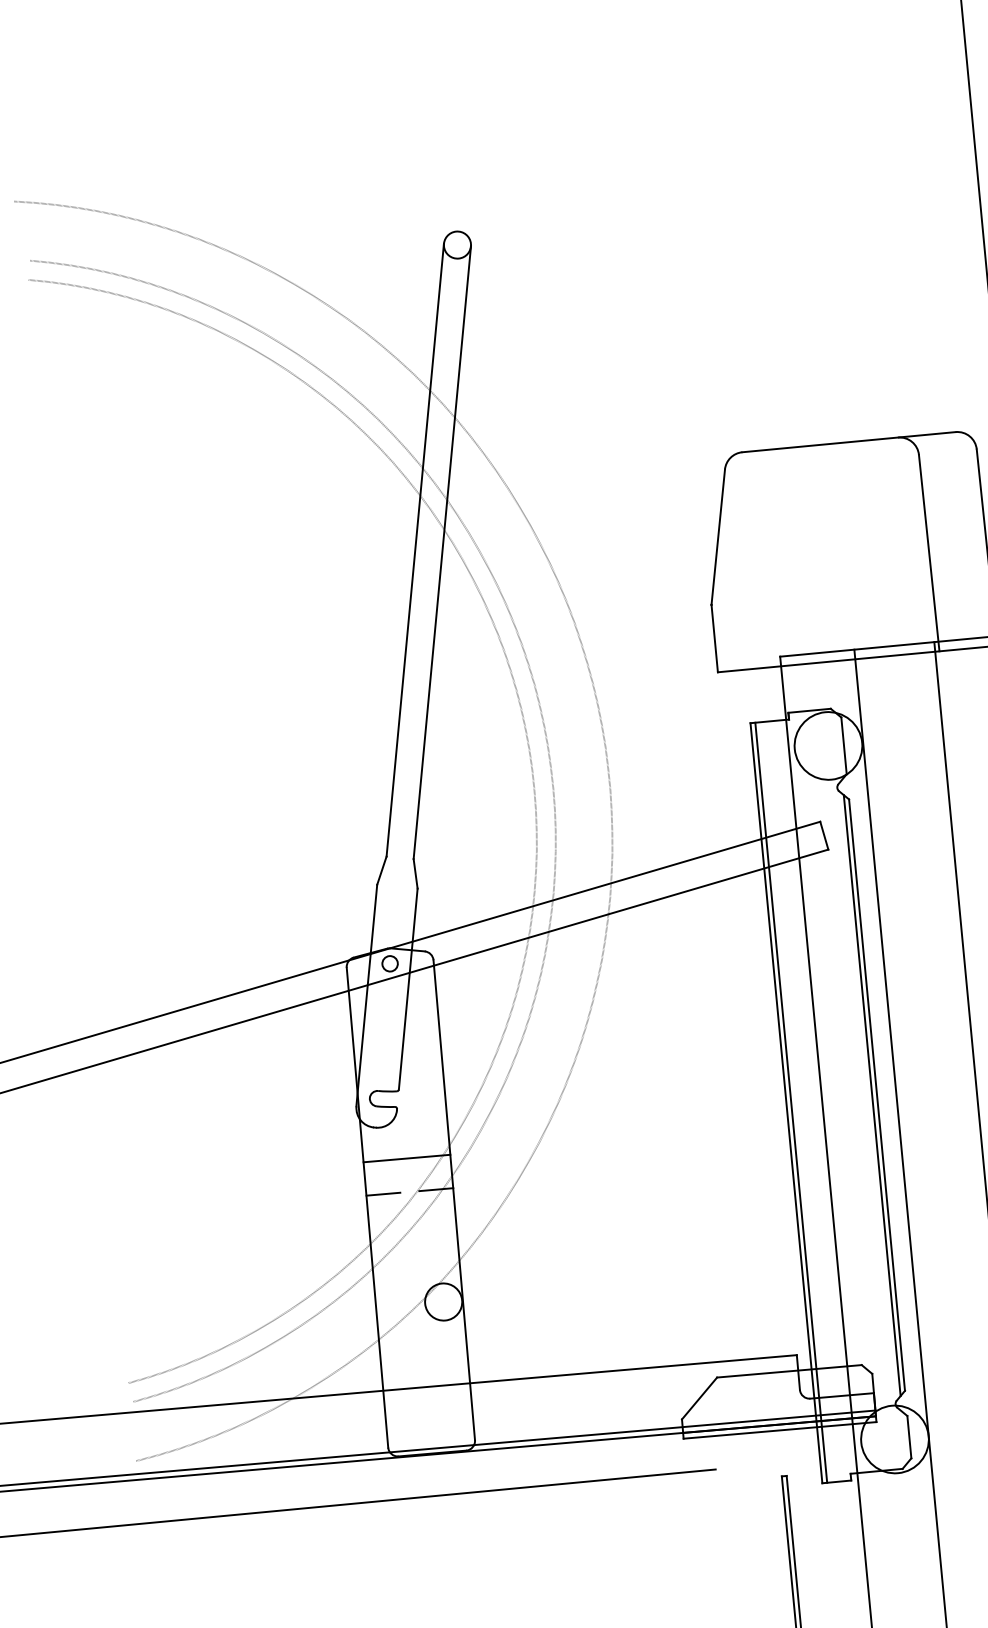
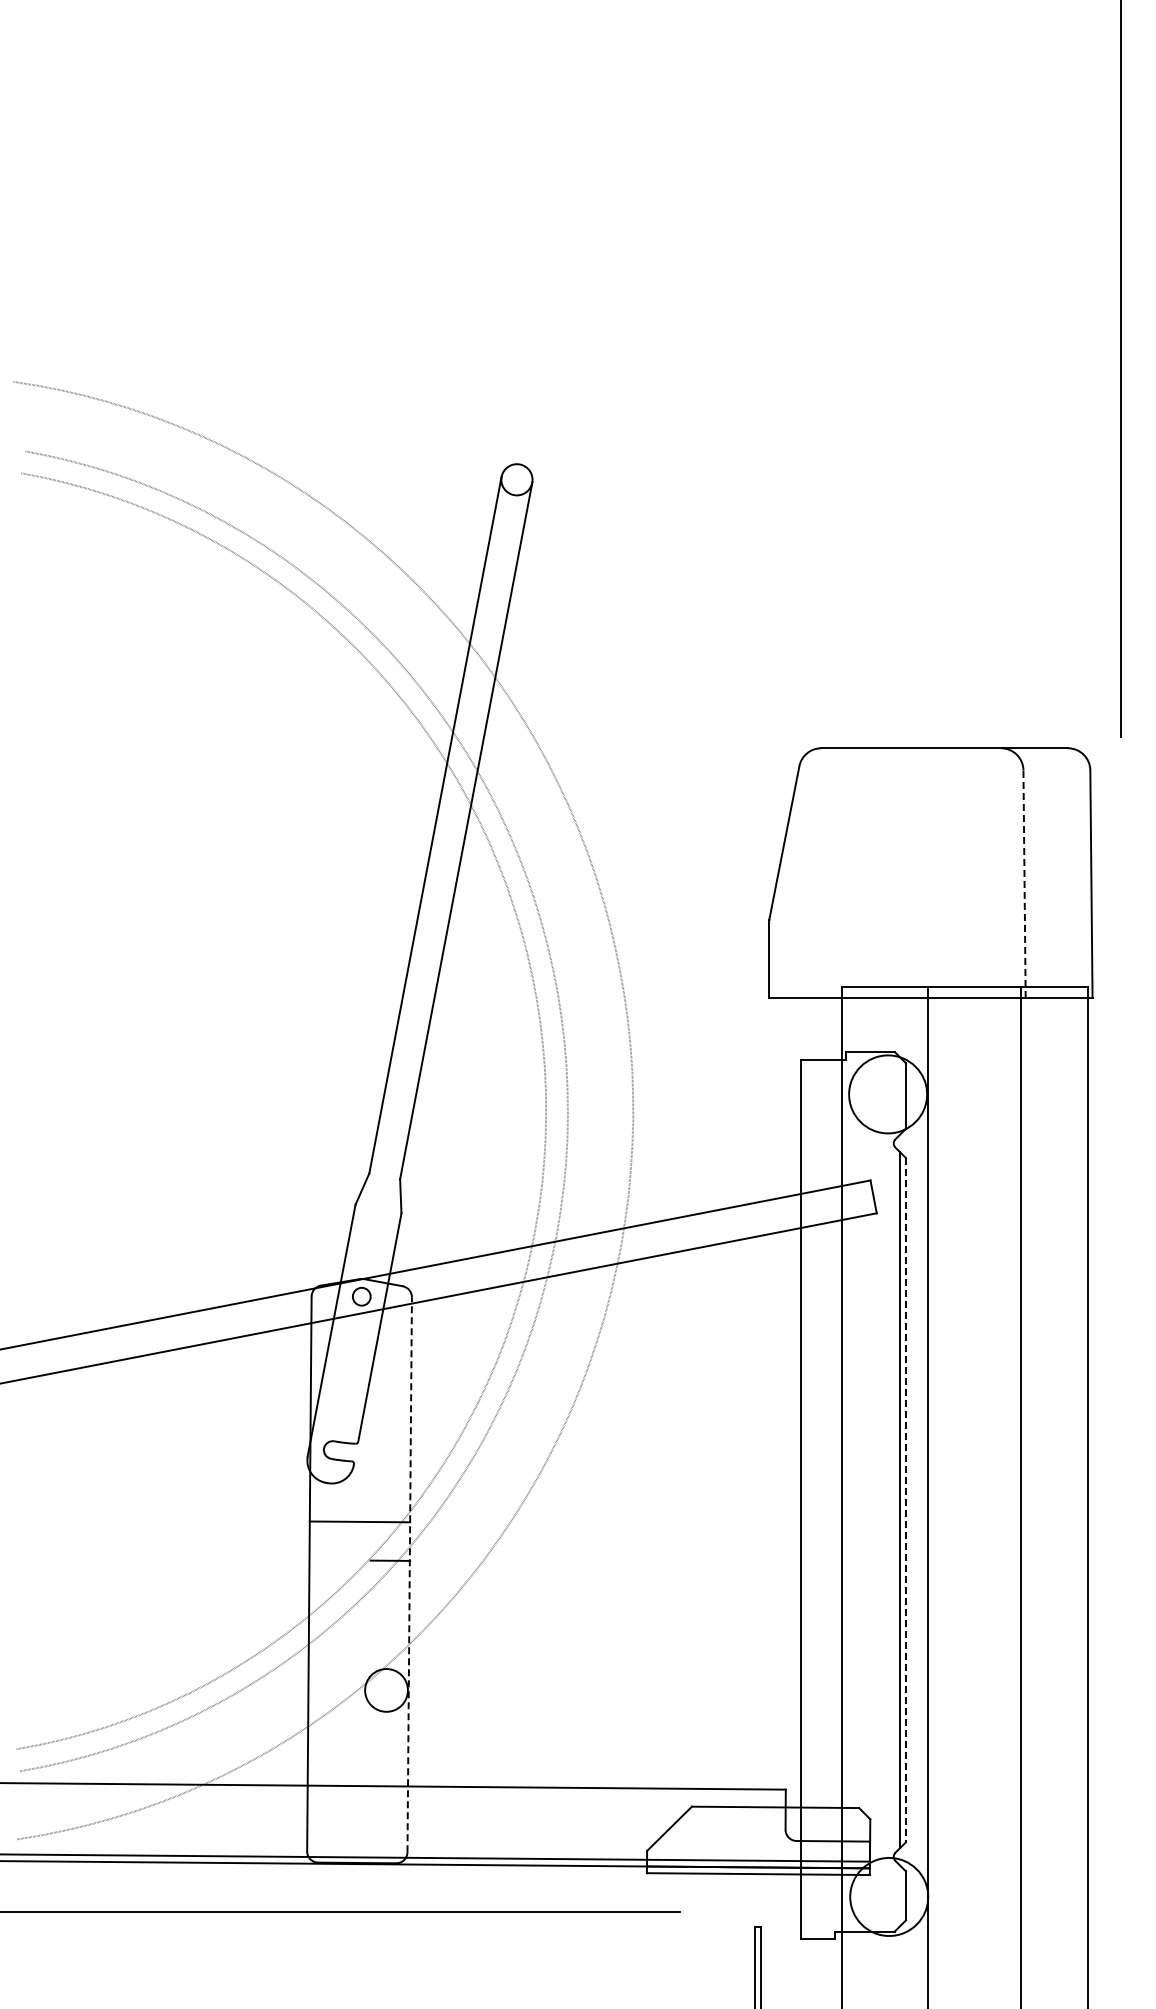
line: (929, 553) -> (1024, 884), solid -> dashed
line: (876, 1095) -> (905, 1500), solid -> dashed
line: (791, 1102) -> (806, 1499), removed
line: (382, 1194) -> (328, 1560), removed
line: (454, 1199) -> (409, 1574), solid -> dashed

